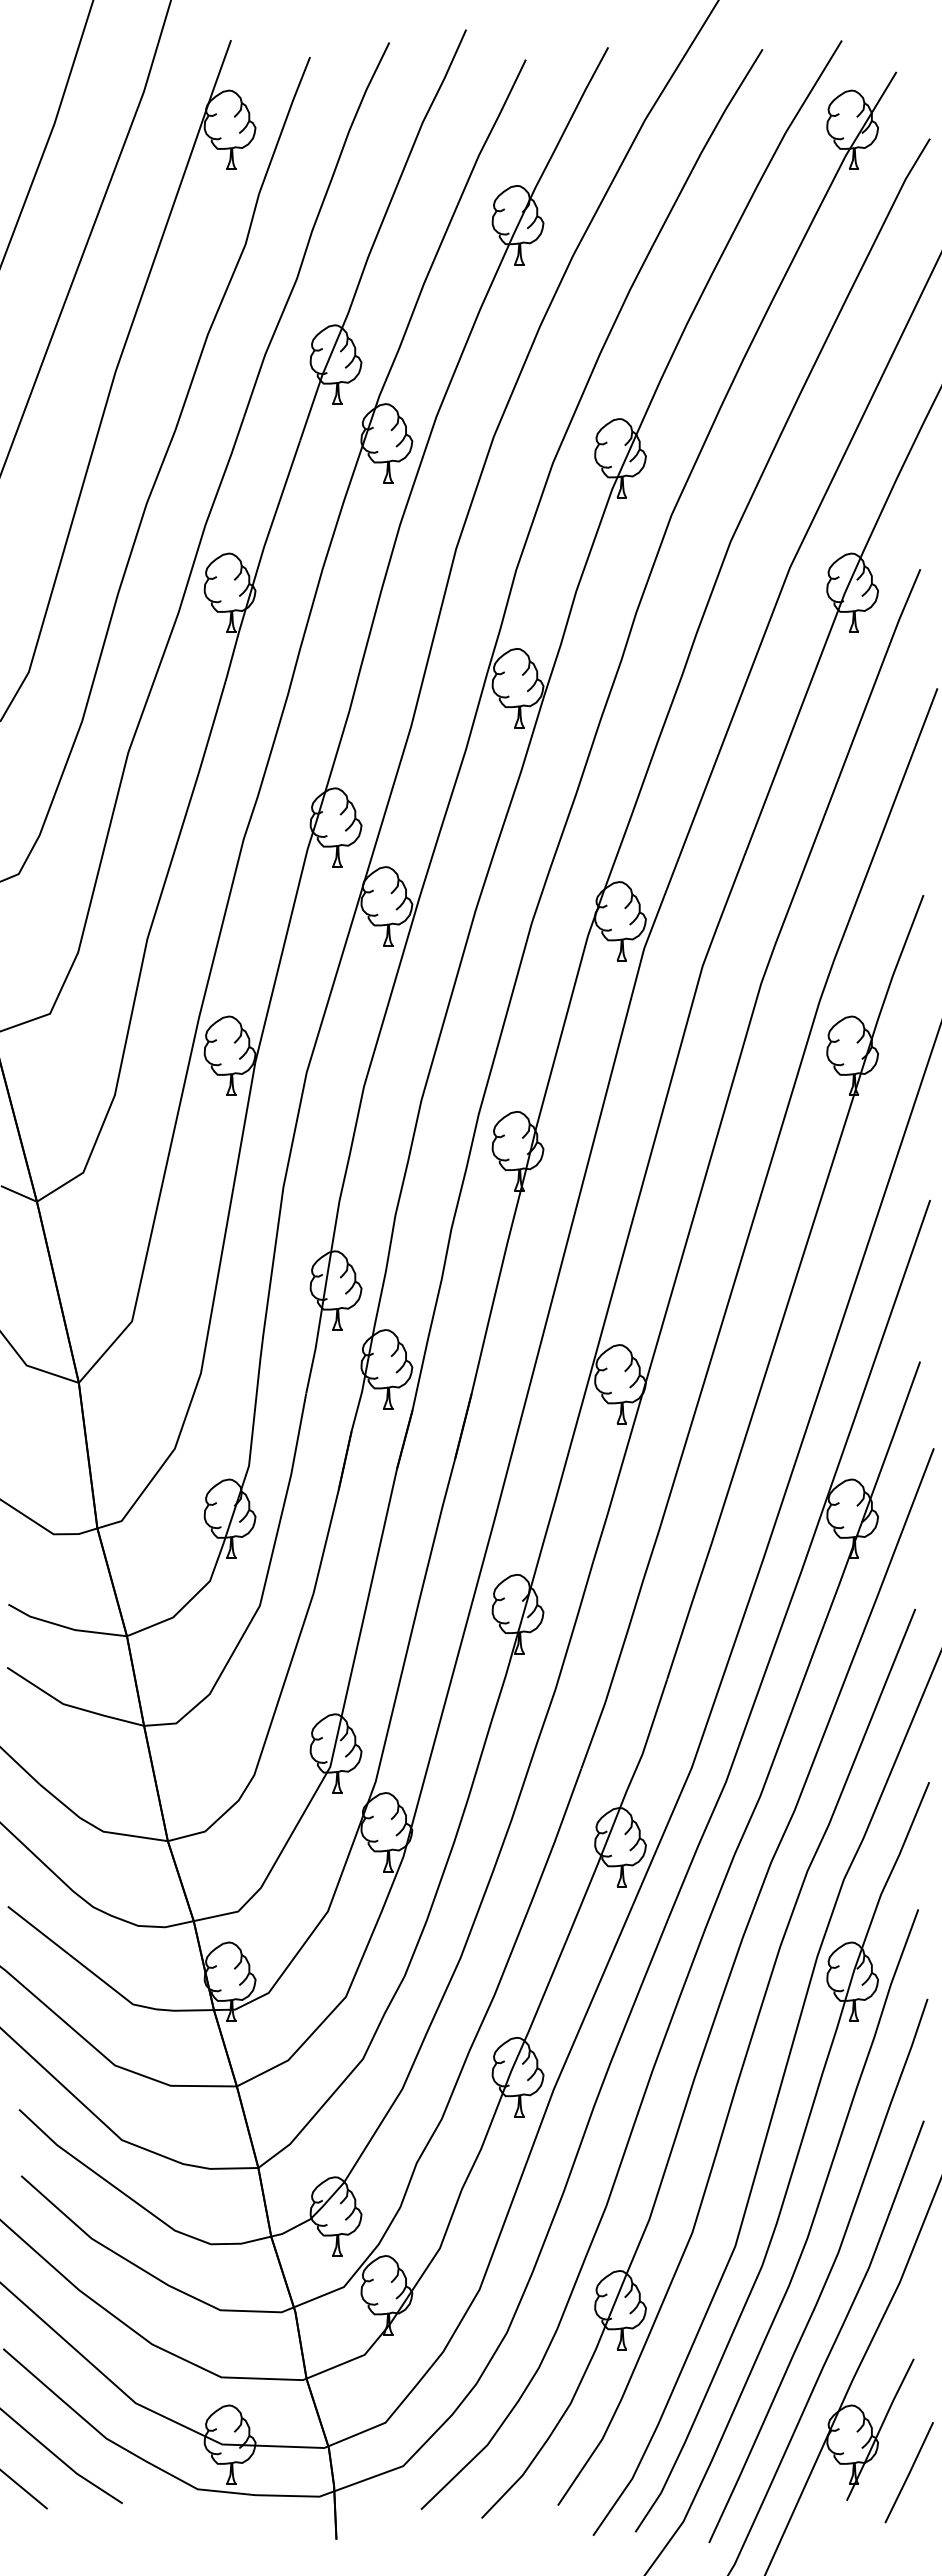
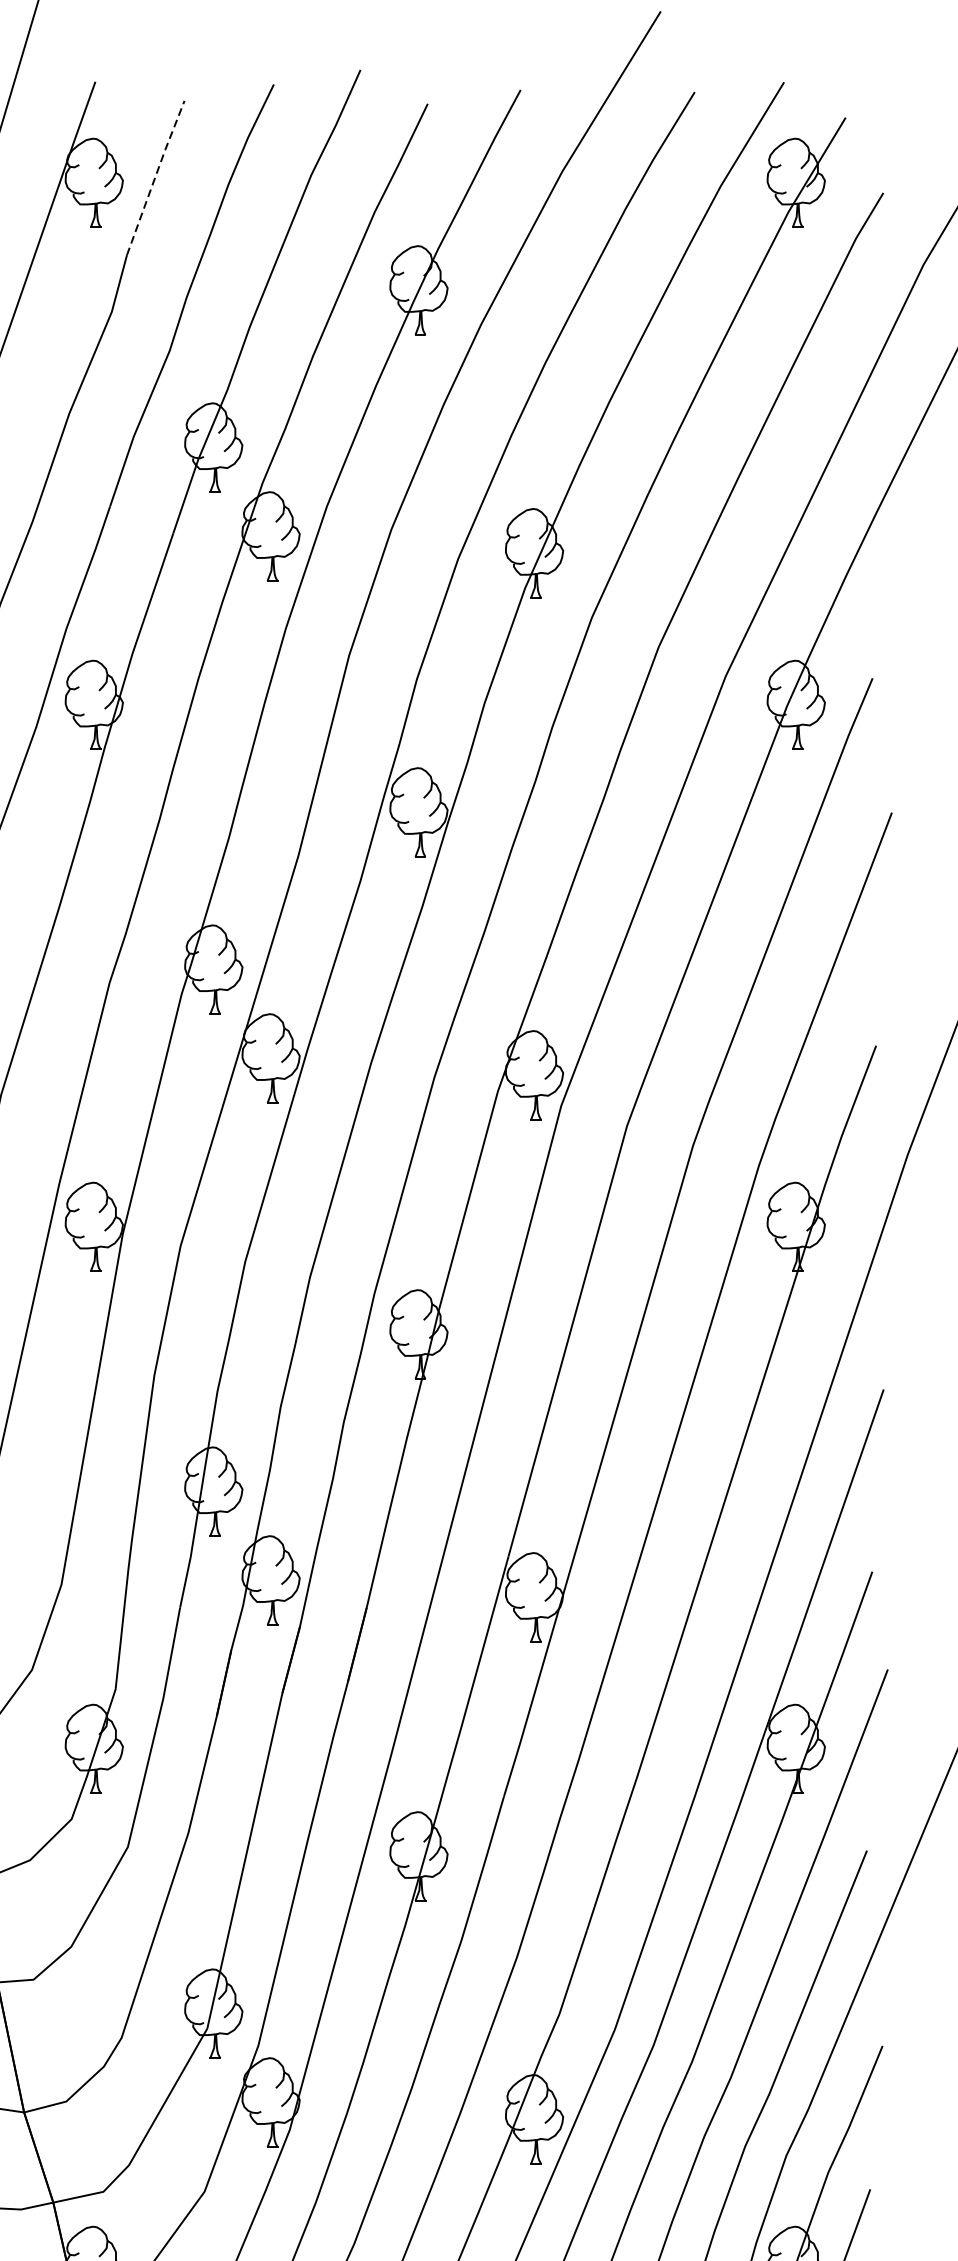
line: (284, 124) -> (155, 176), solid -> dashed

